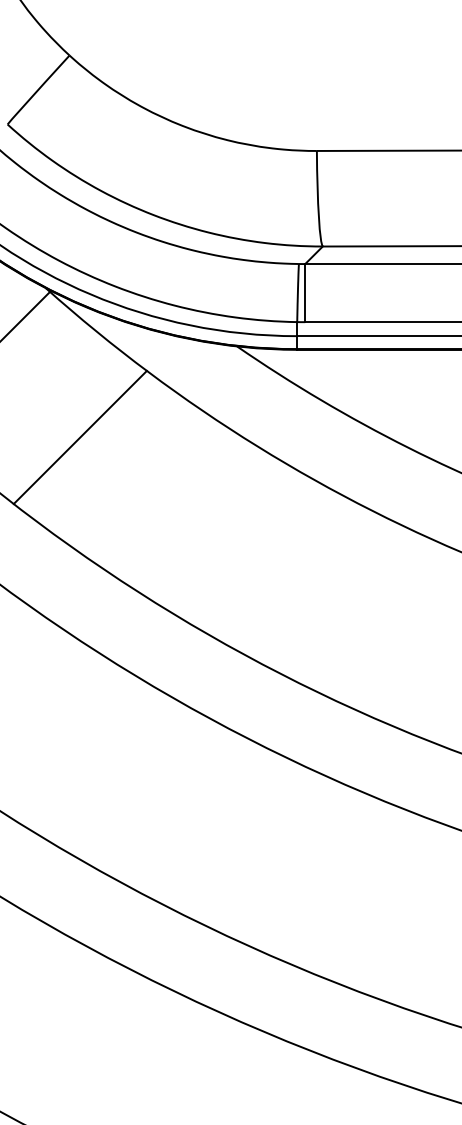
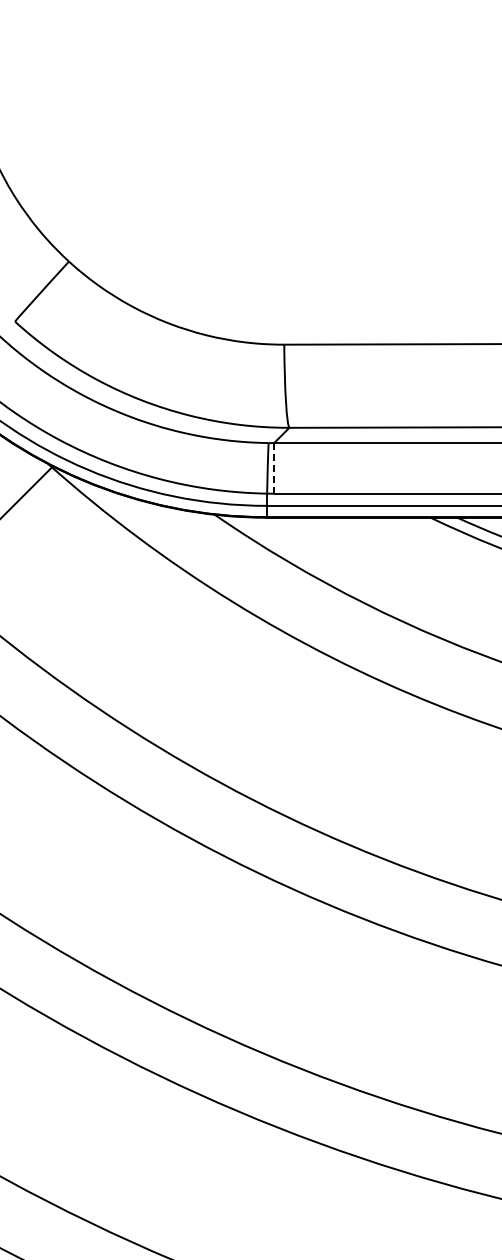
line: (305, 293) -> (274, 468), solid -> dashed
line: (80, 436) -> (78, 593), removed

